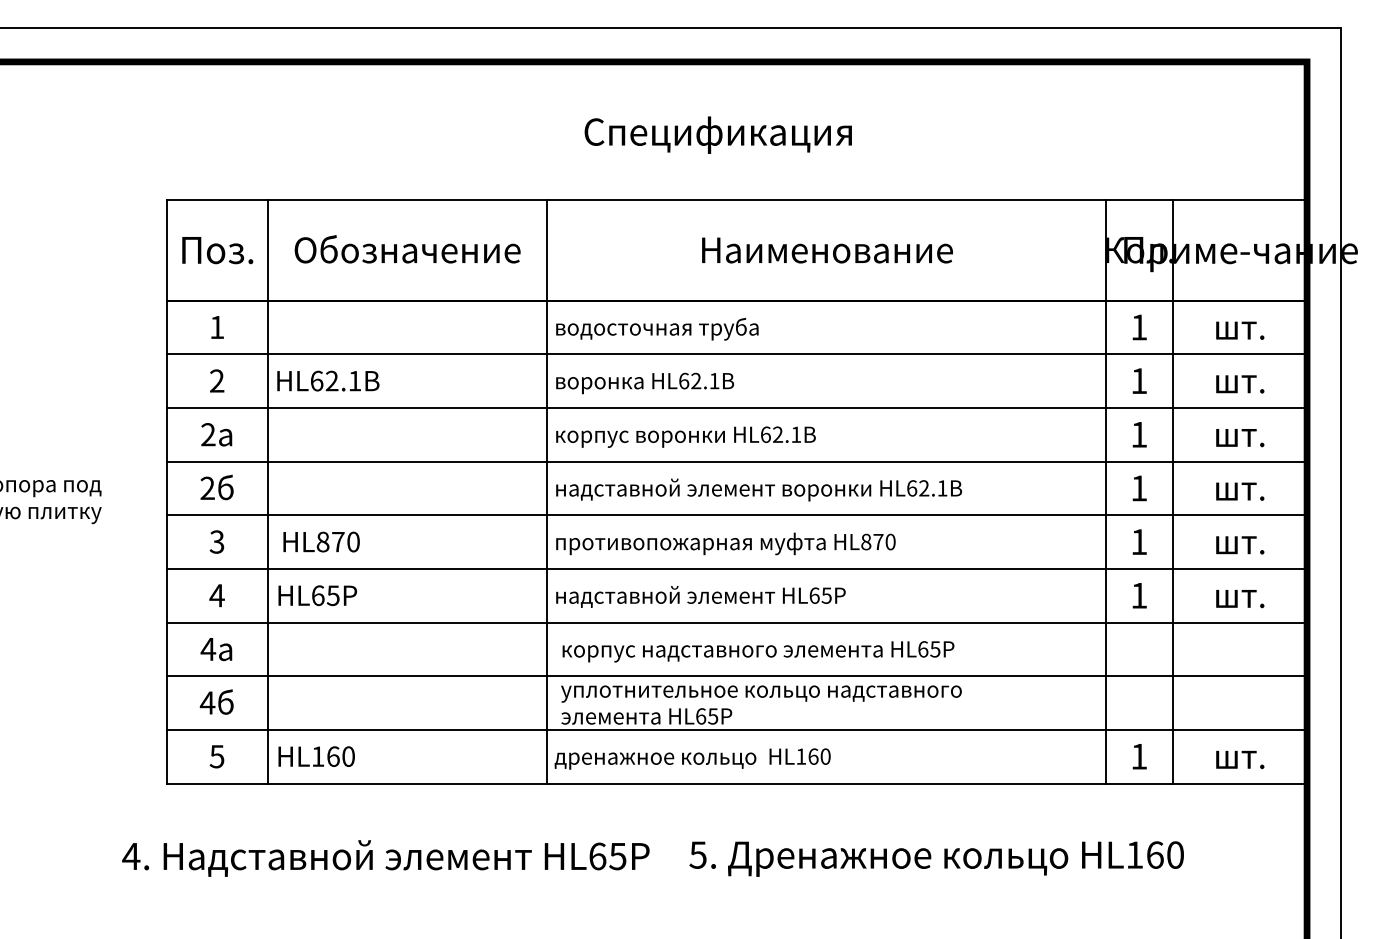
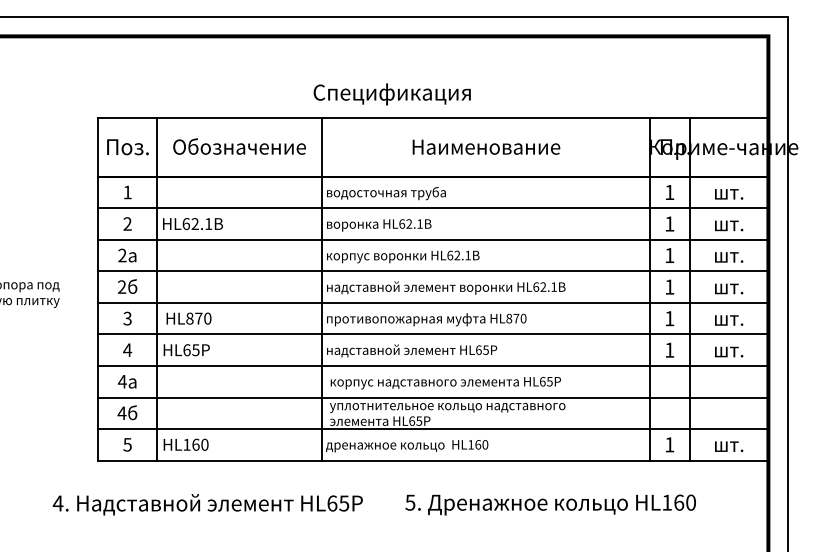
text: (717, 135) -> (391, 94), moved
text: (385, 858) -> (207, 504), moved

